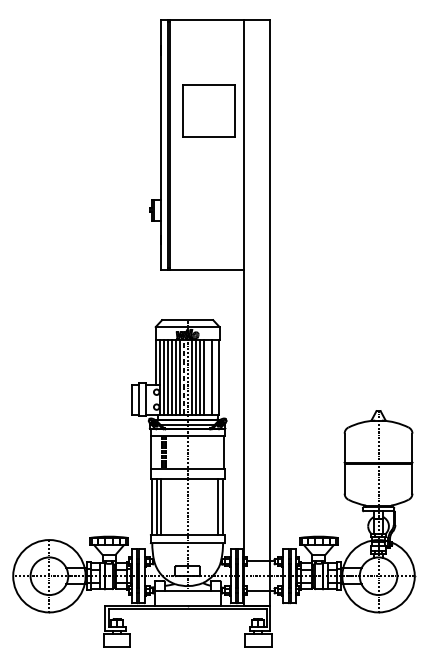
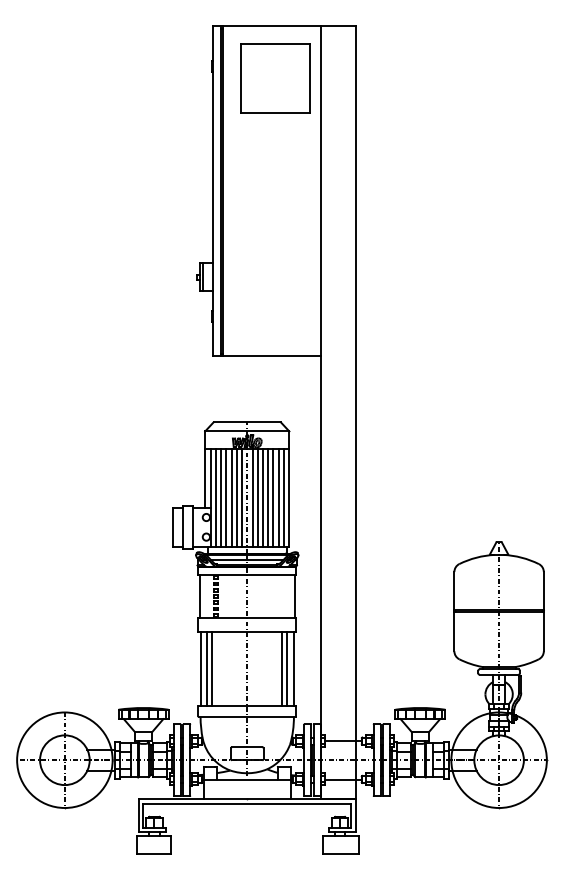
part: (209, 111) -> (275, 78), moved
line: (184, 377) -> (242, 497), dashed -> solid
line: (207, 377) -> (273, 497), added
line: (215, 377) -> (283, 497), added
line: (214, 506) -> (282, 668), added

